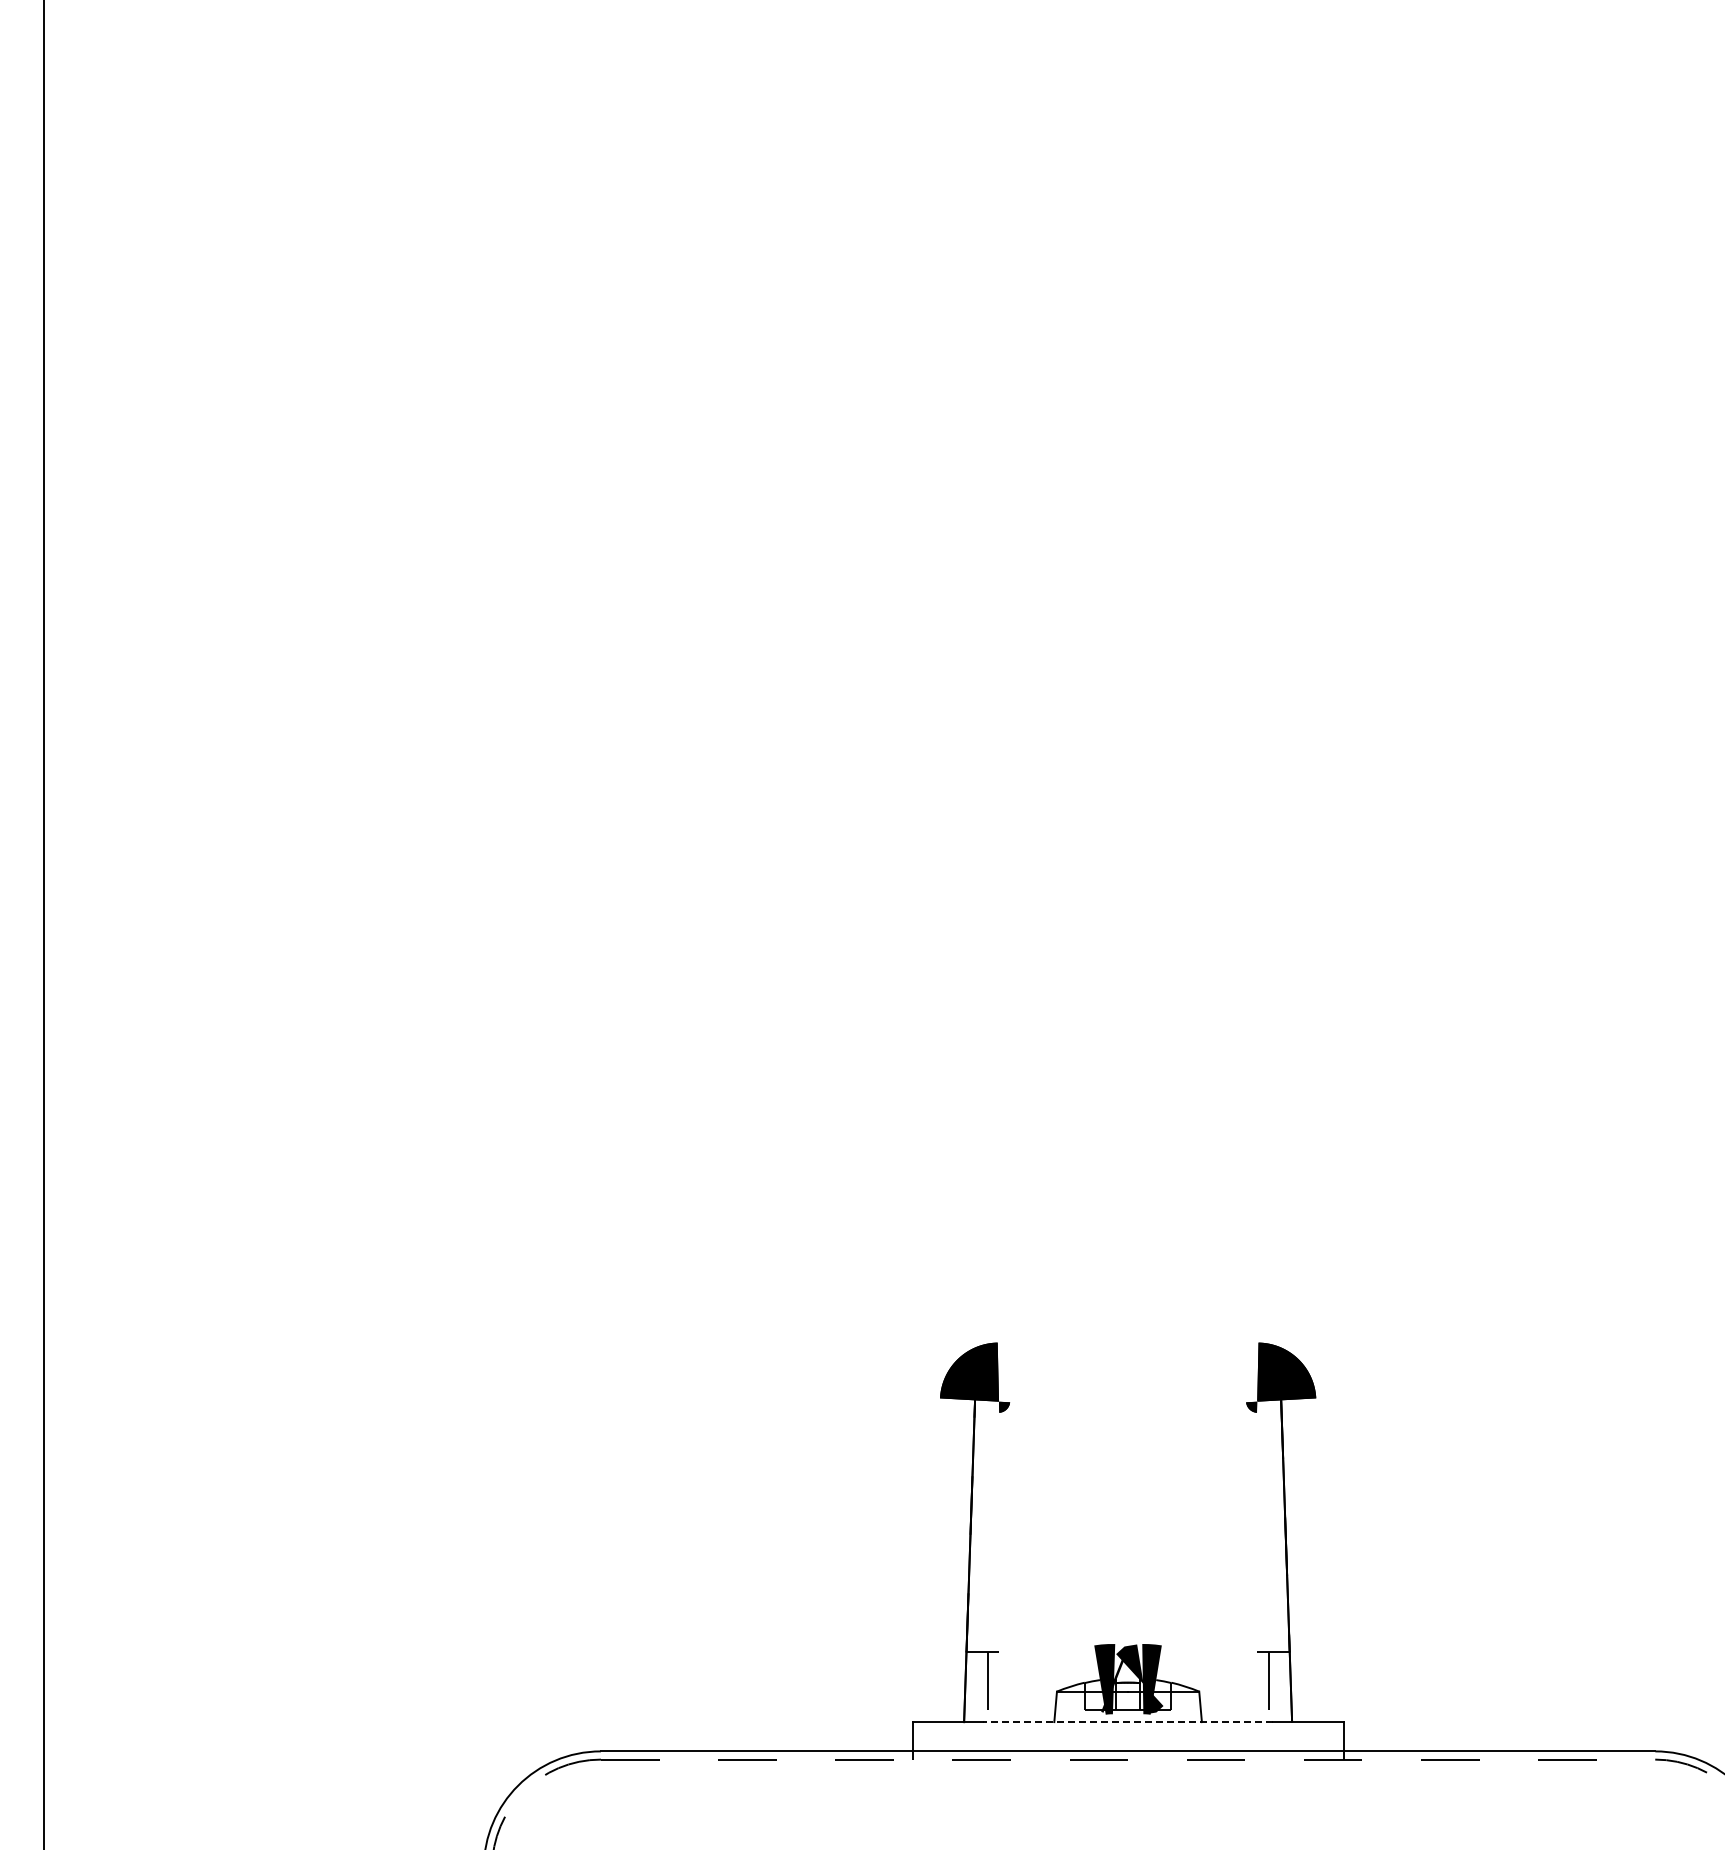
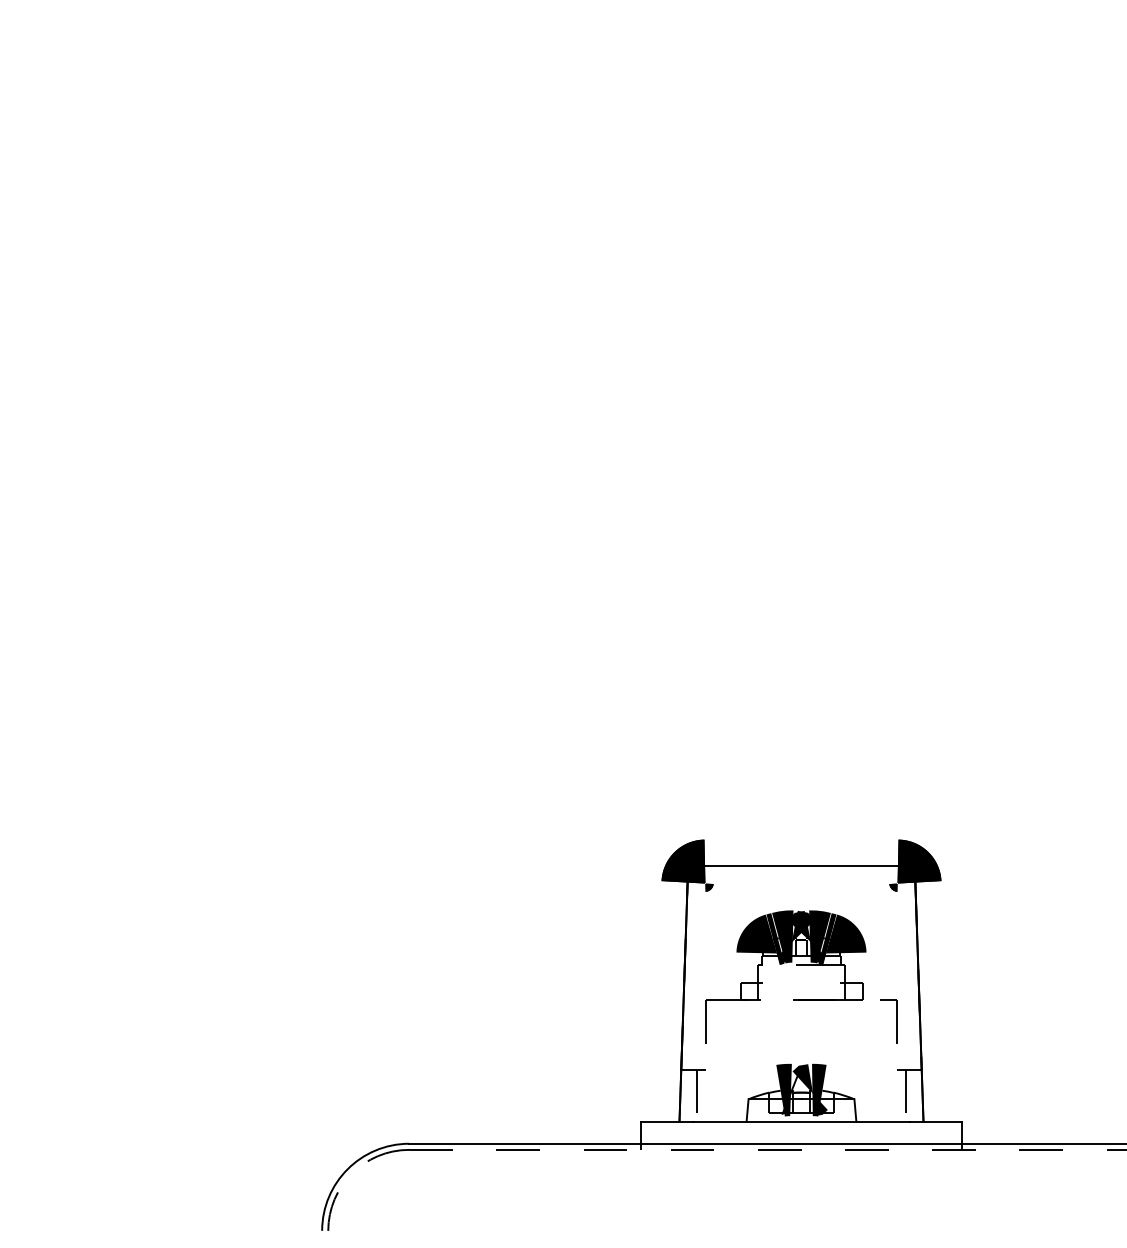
line: (1127, 1377) -> (801, 865), added
part: (1127, 1511) -> (801, 965), added
line: (1127, 1722) -> (801, 1122), dashed -> solid

